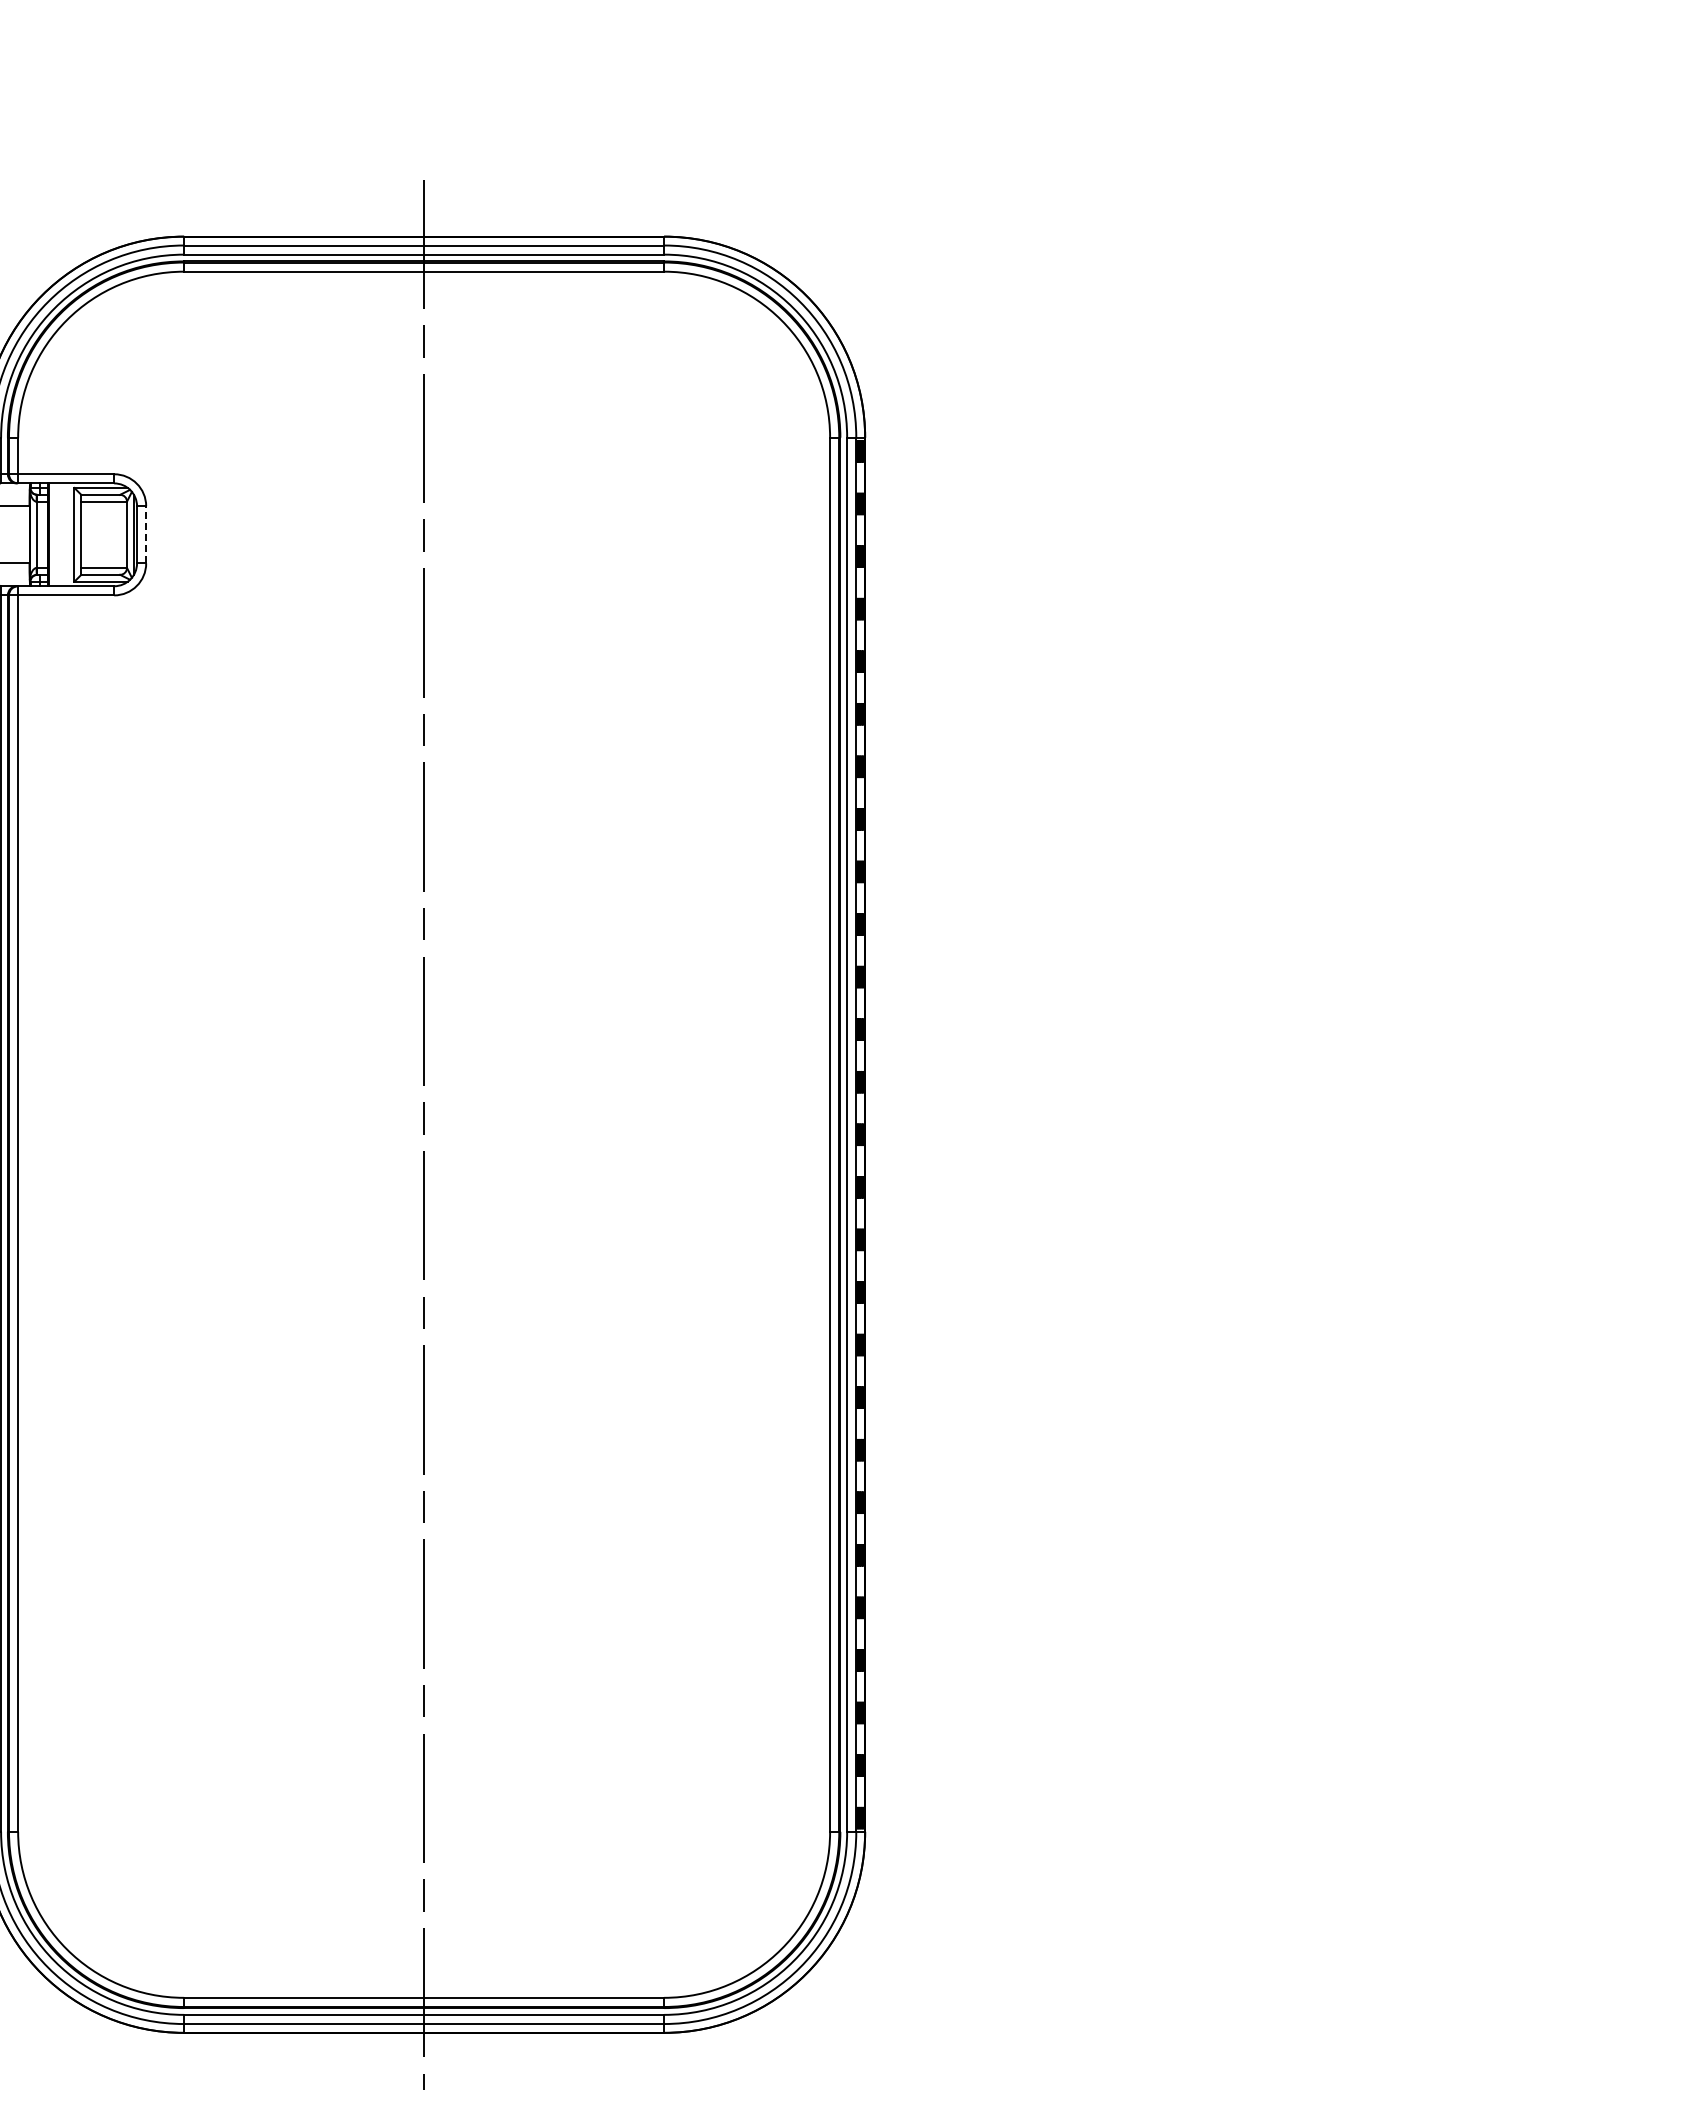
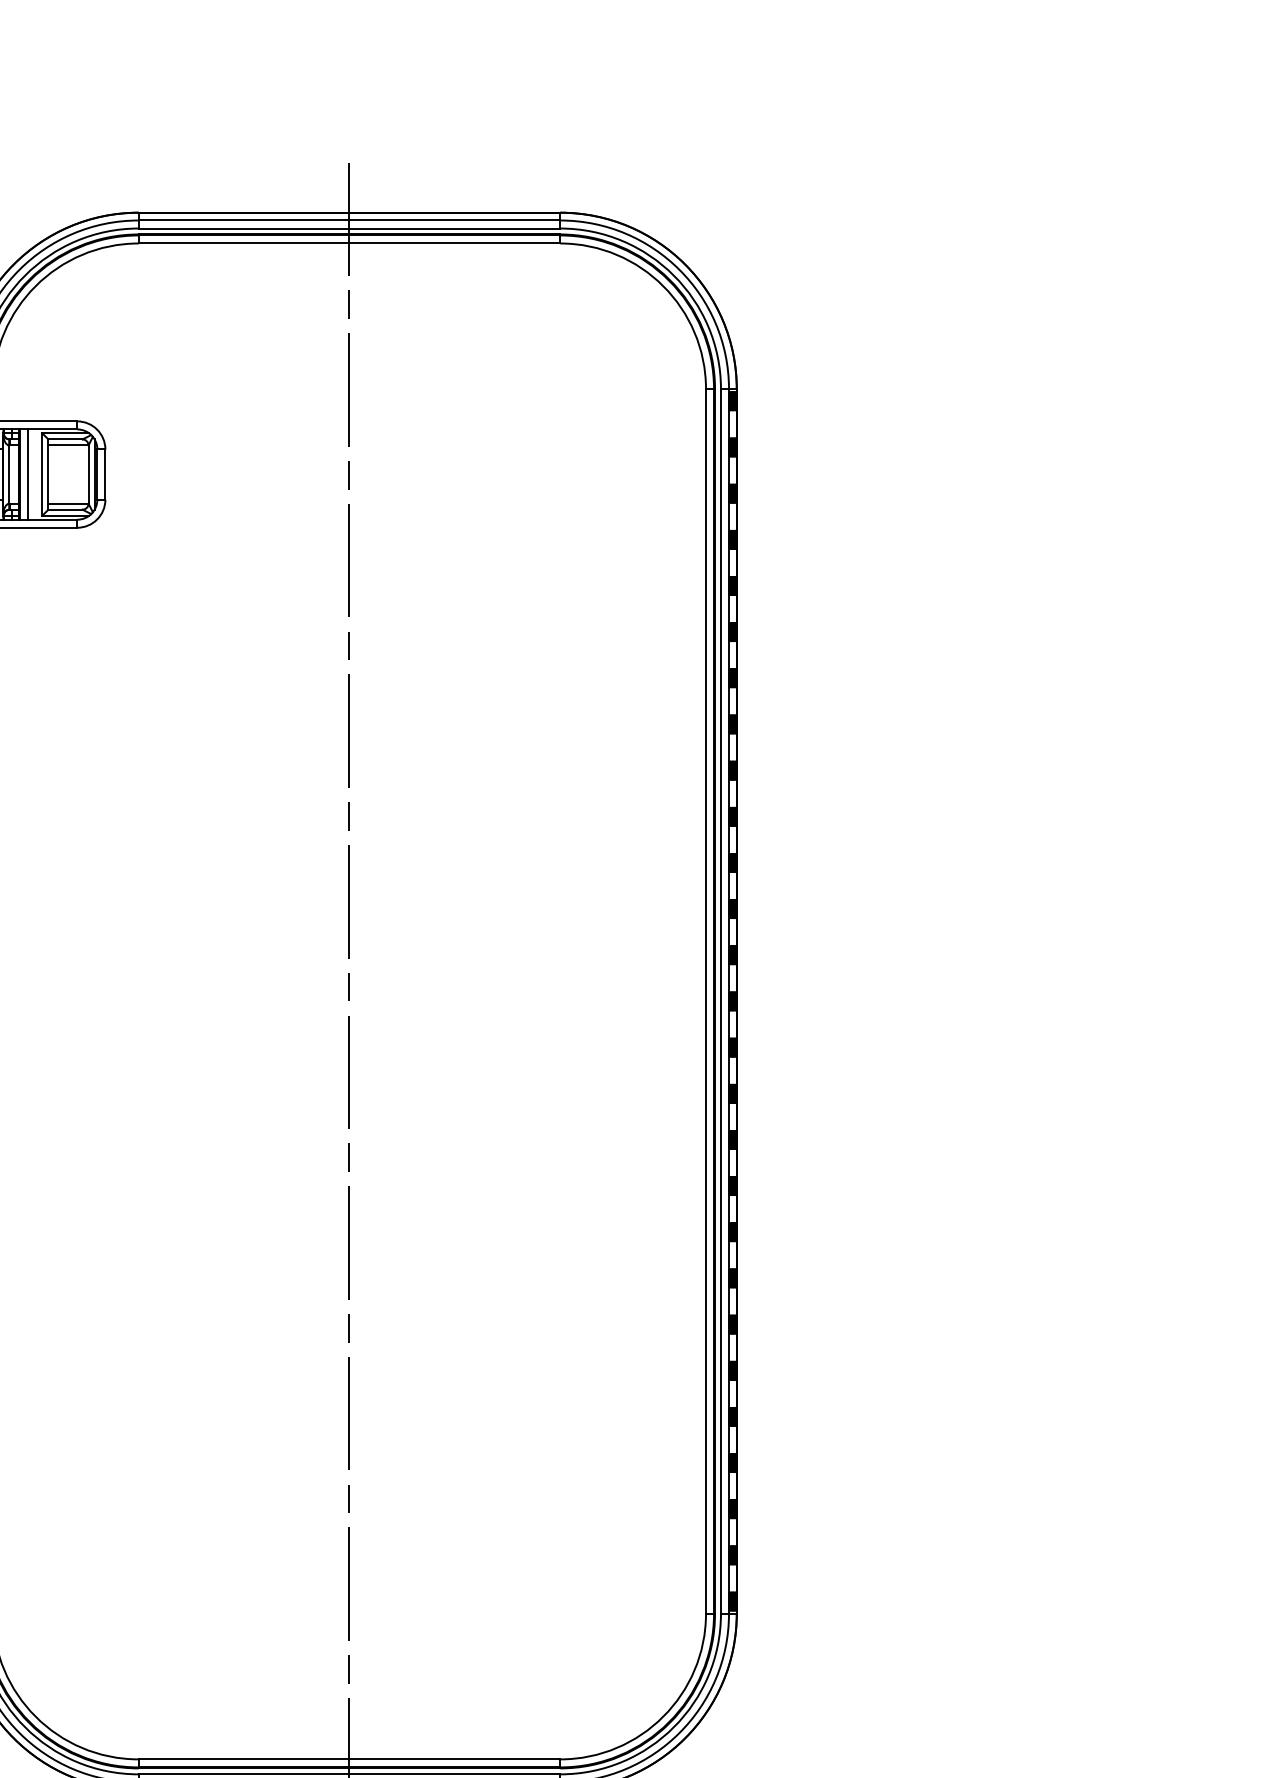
line: (58, 534) -> (28, 474), added
line: (146, 534) -> (105, 474), dashed -> solid

